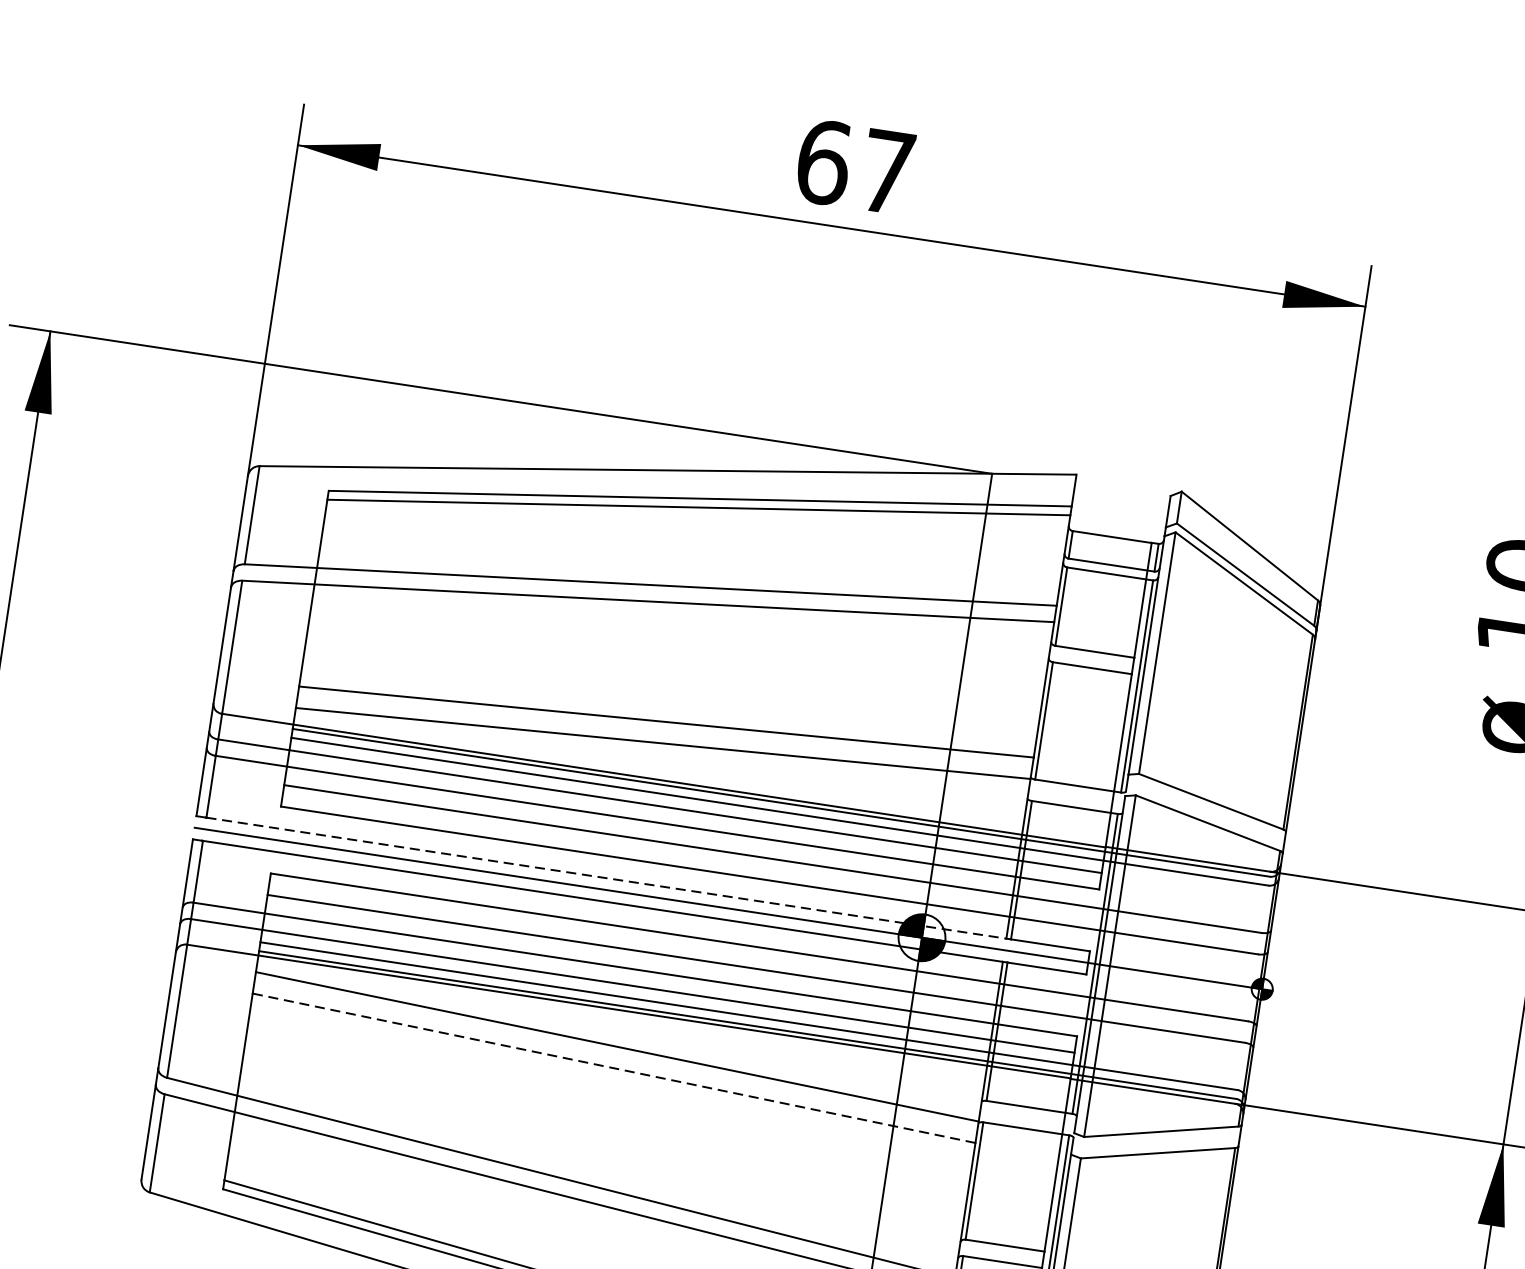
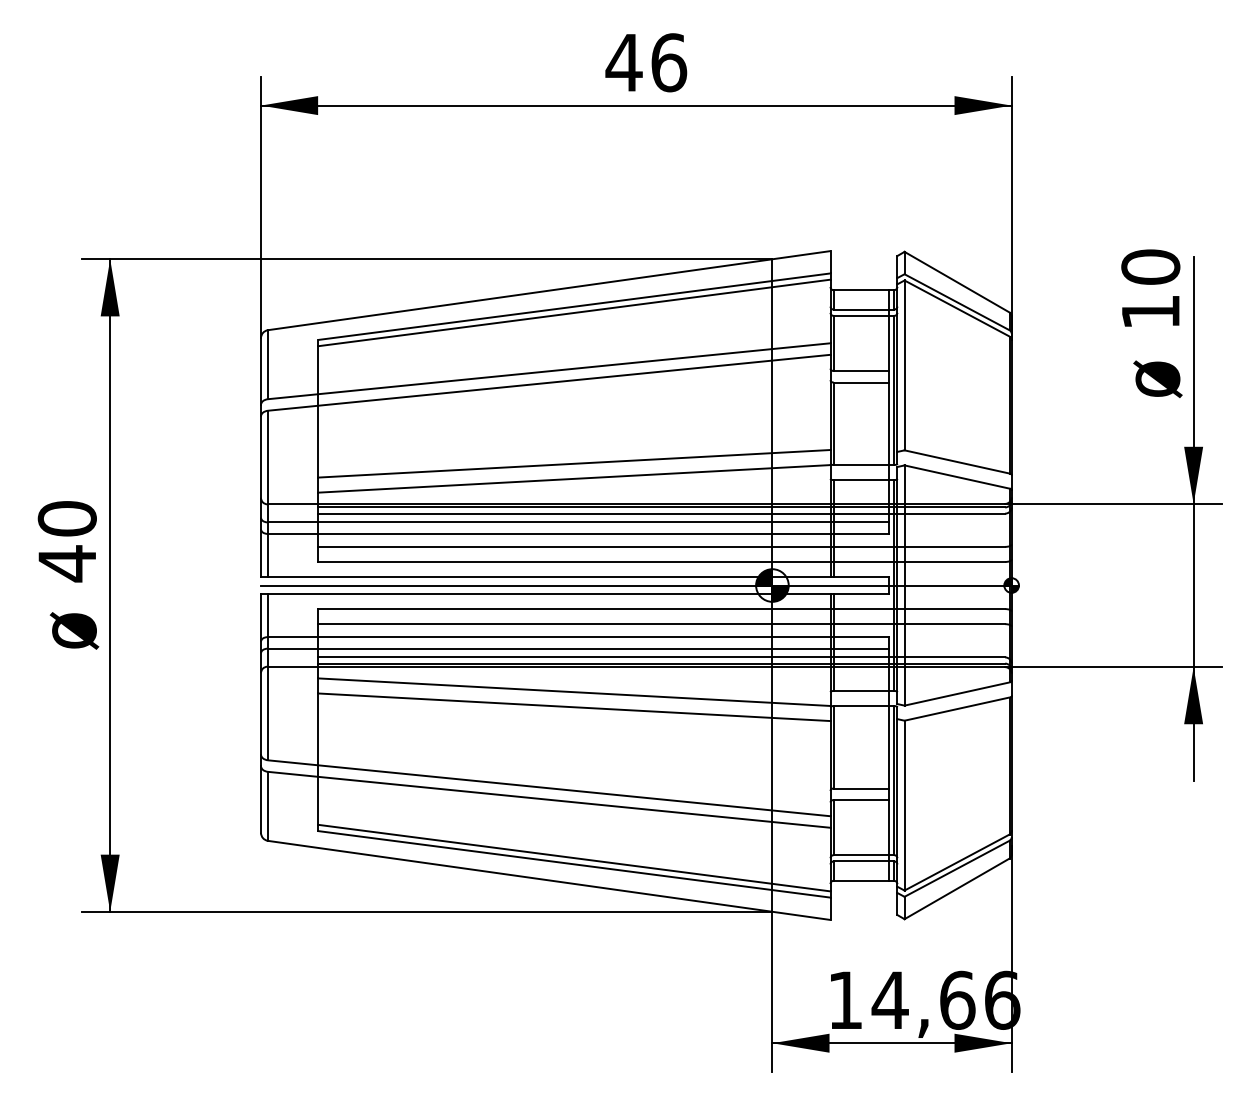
text: (855, 166) -> (646, 62), 67 -> 46
line: (606, 878) -> (549, 577), dashed -> solid
line: (614, 1068) -> (574, 707), dashed -> solid

